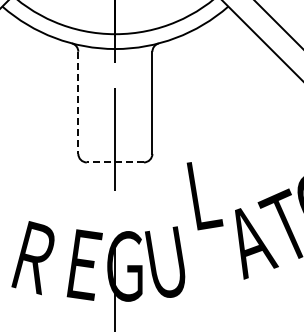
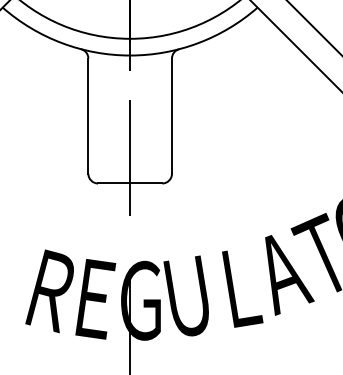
line: (78, 103) -> (88, 116), dashed -> solid
line: (114, 162) -> (129, 183), dashed -> solid
text: (204, 196) -> (242, 289), moved
text: (32, 258) -> (49, 291), moved

